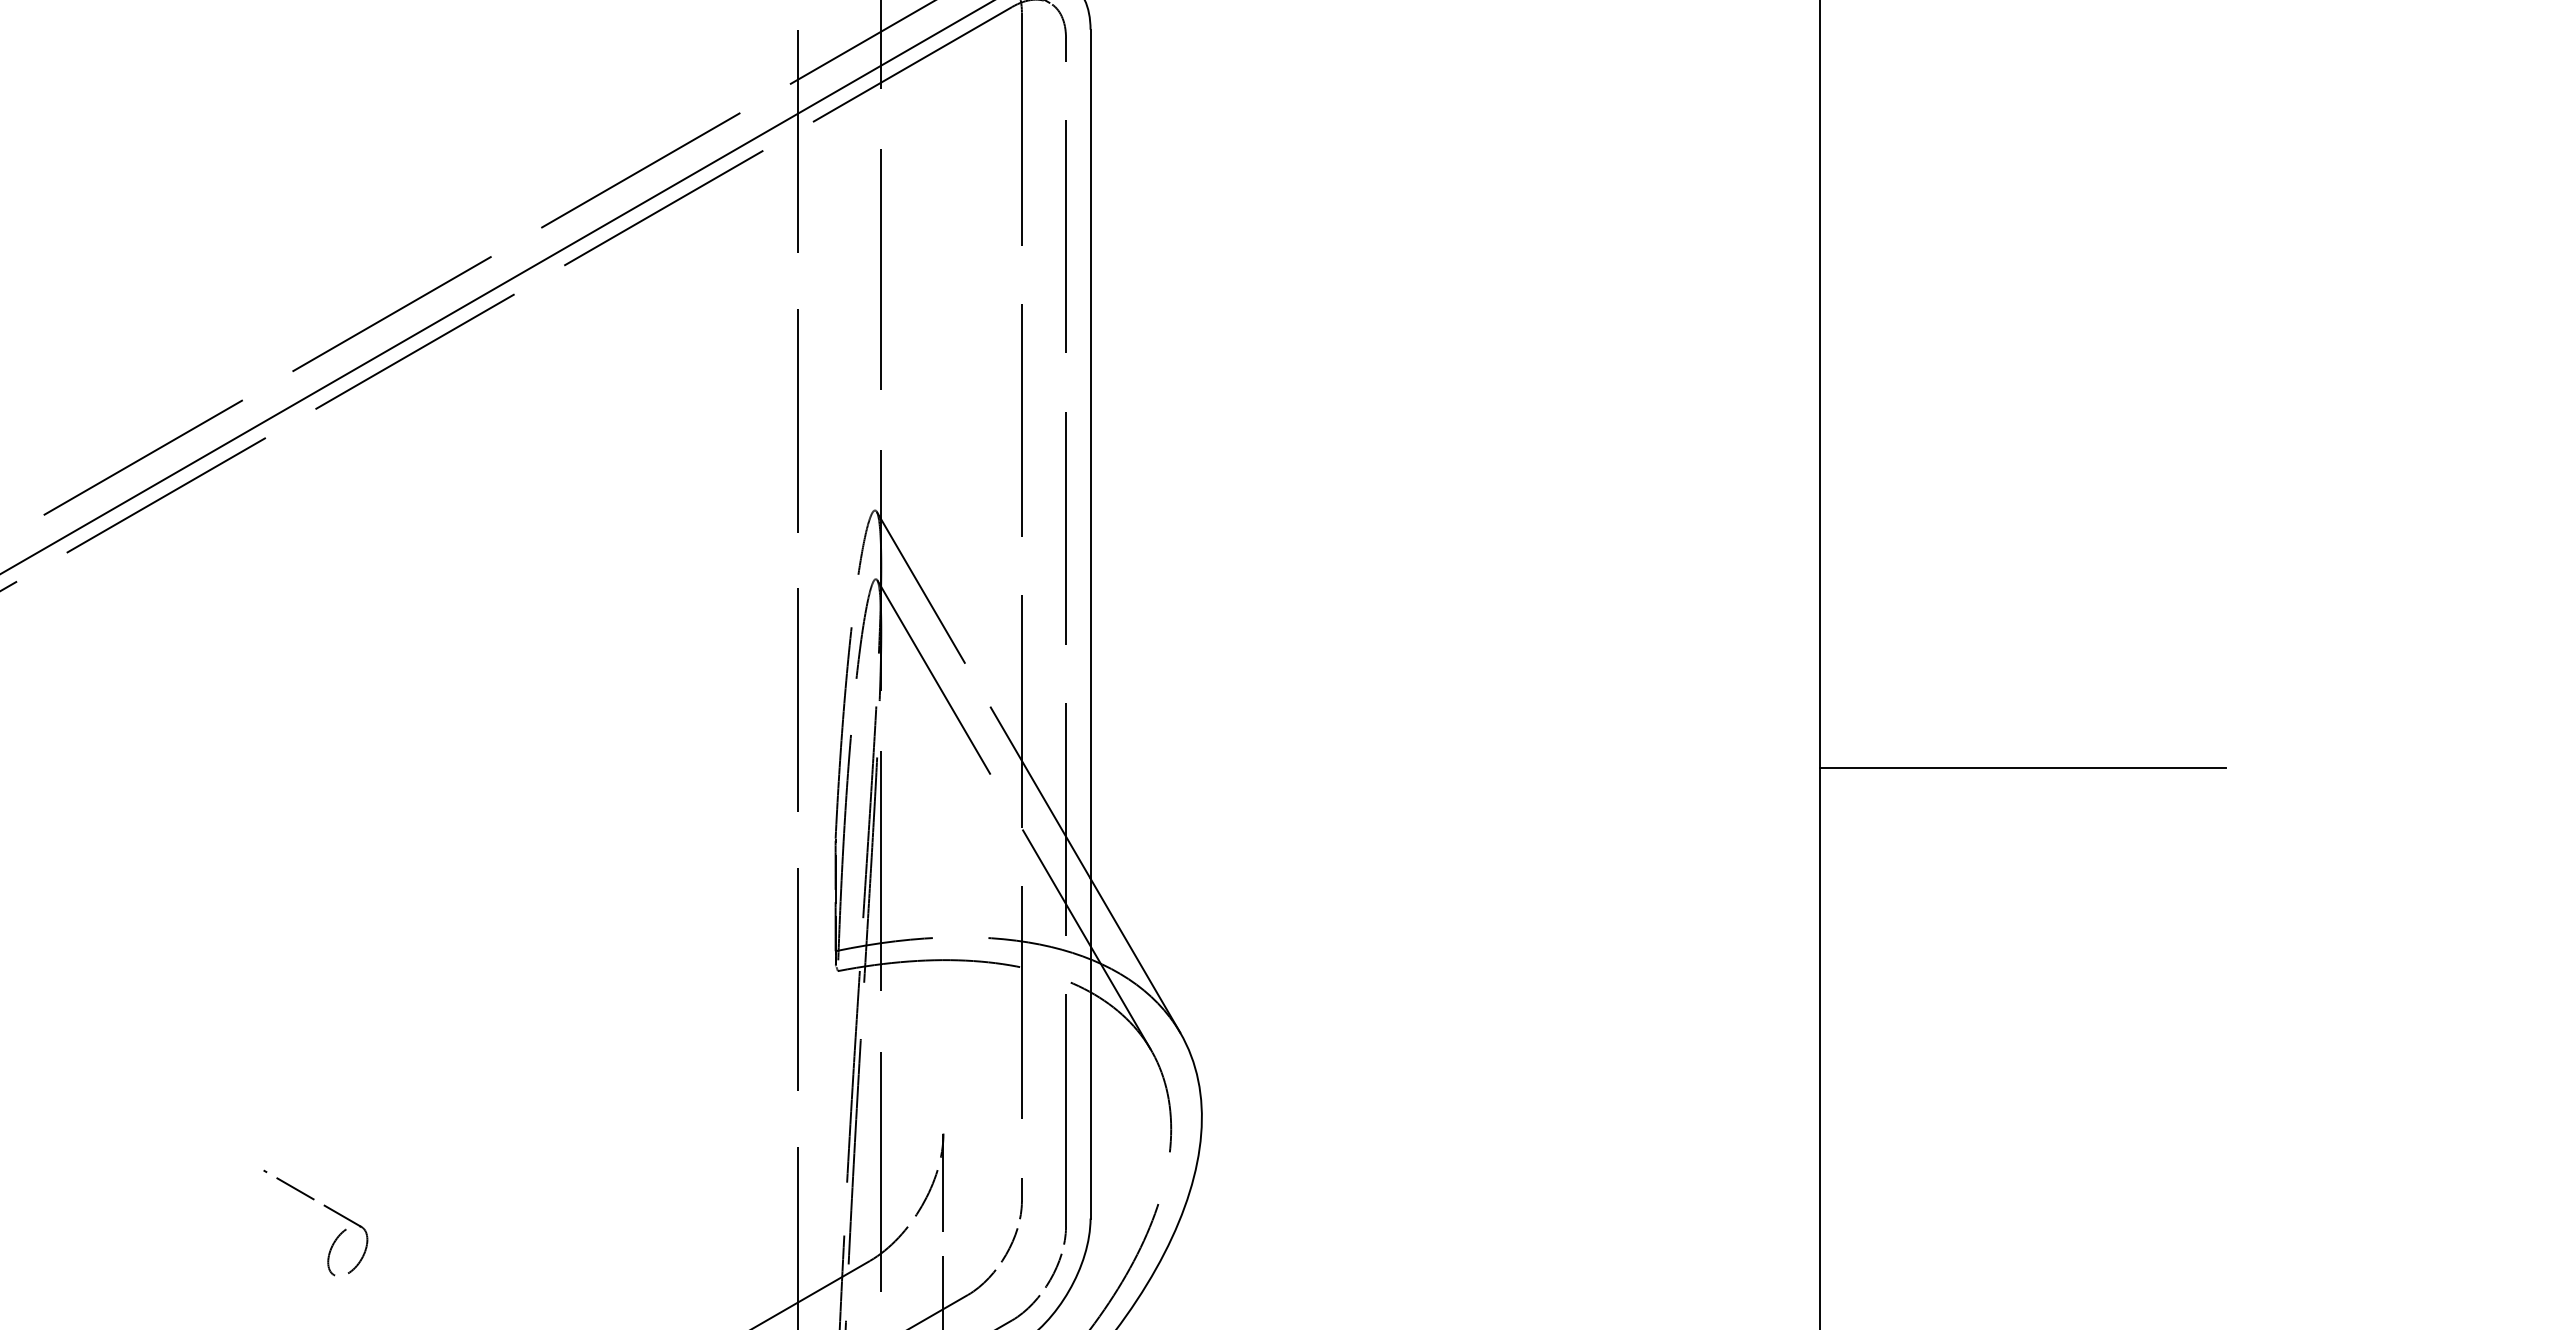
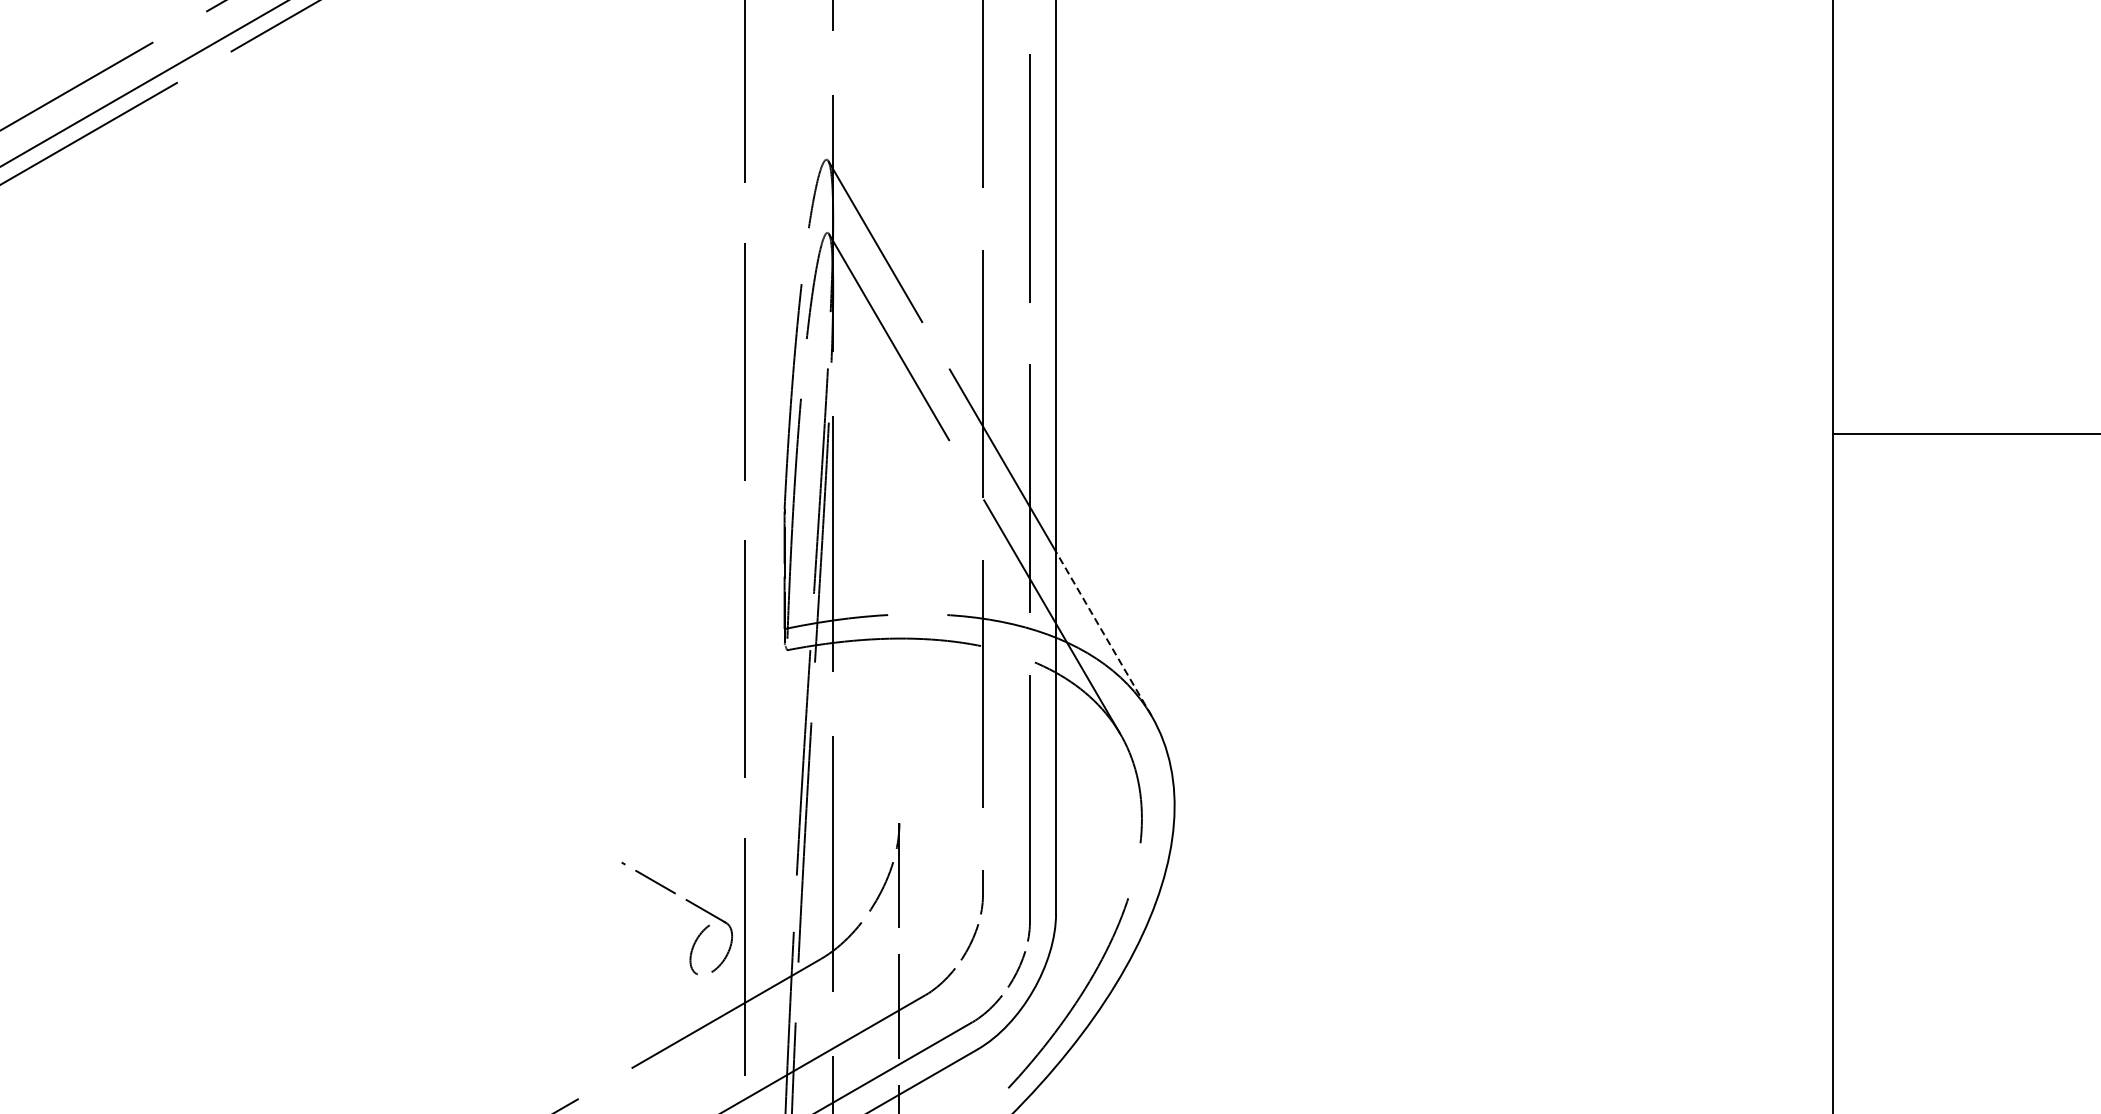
line: (1135, 955) -> (1103, 633), solid -> dashed
part: (323, 1206) -> (685, 900), moved

